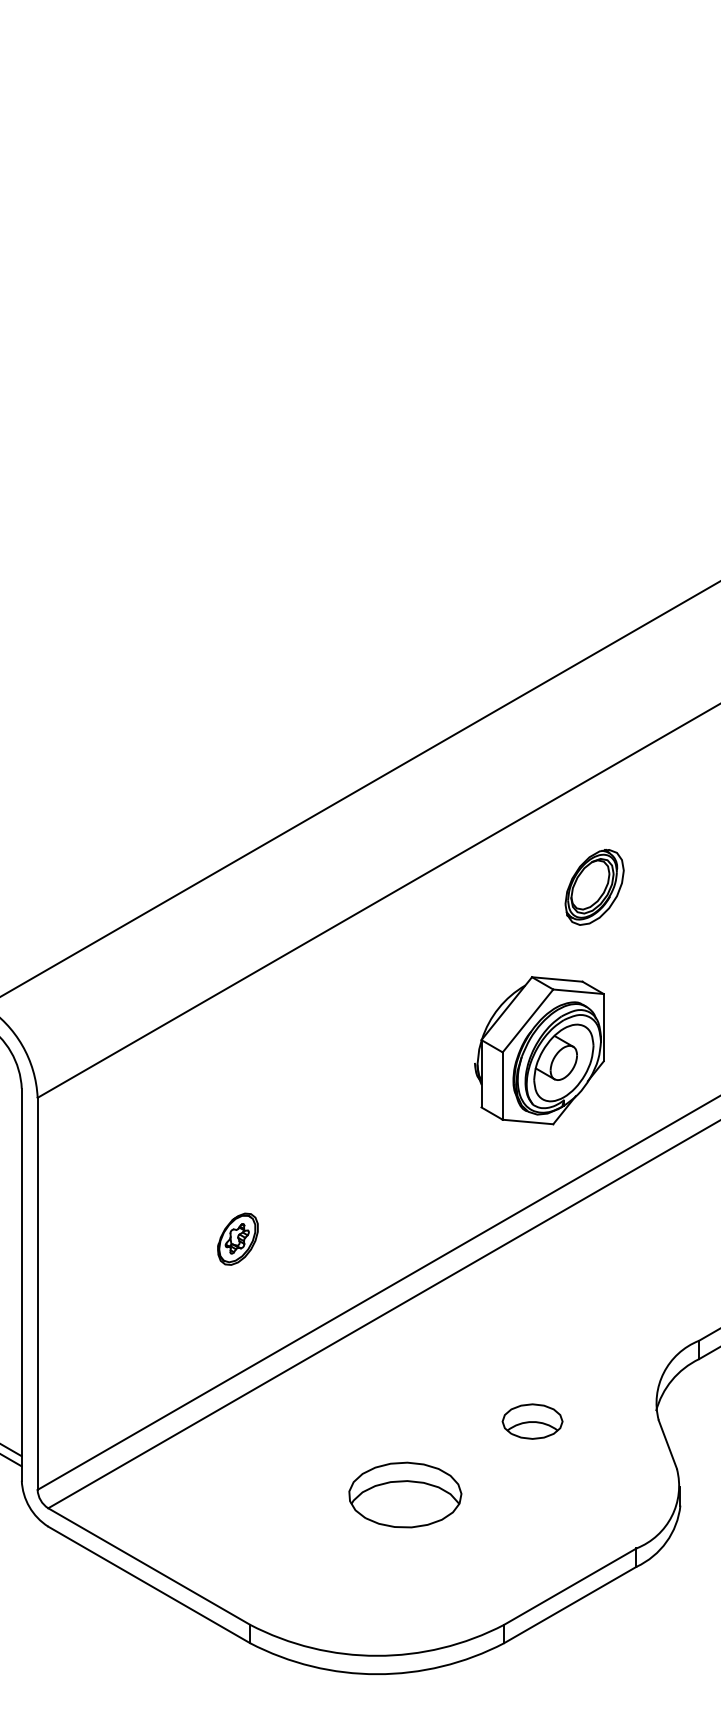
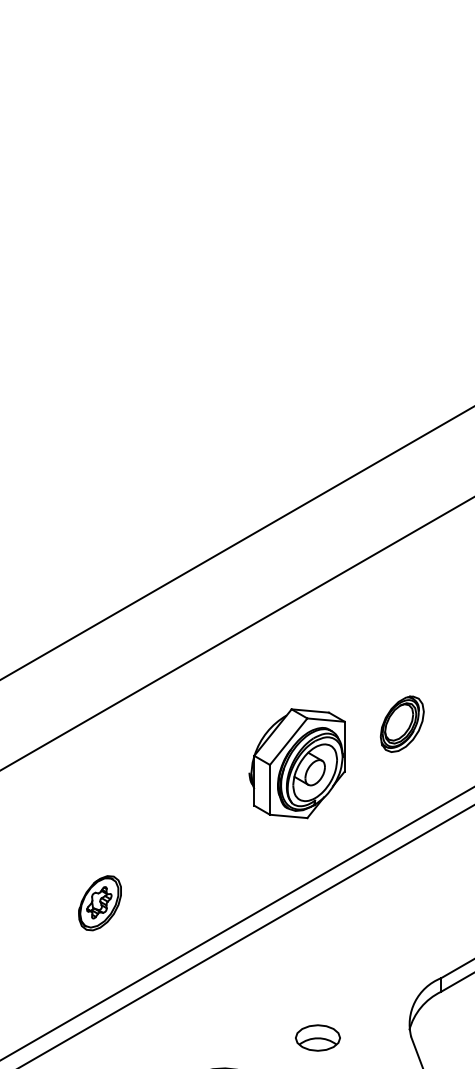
part: (594, 887) -> (402, 724), moved
part: (539, 1050) -> (297, 763), moved
part: (237, 1238) -> (99, 902), size x1.43

